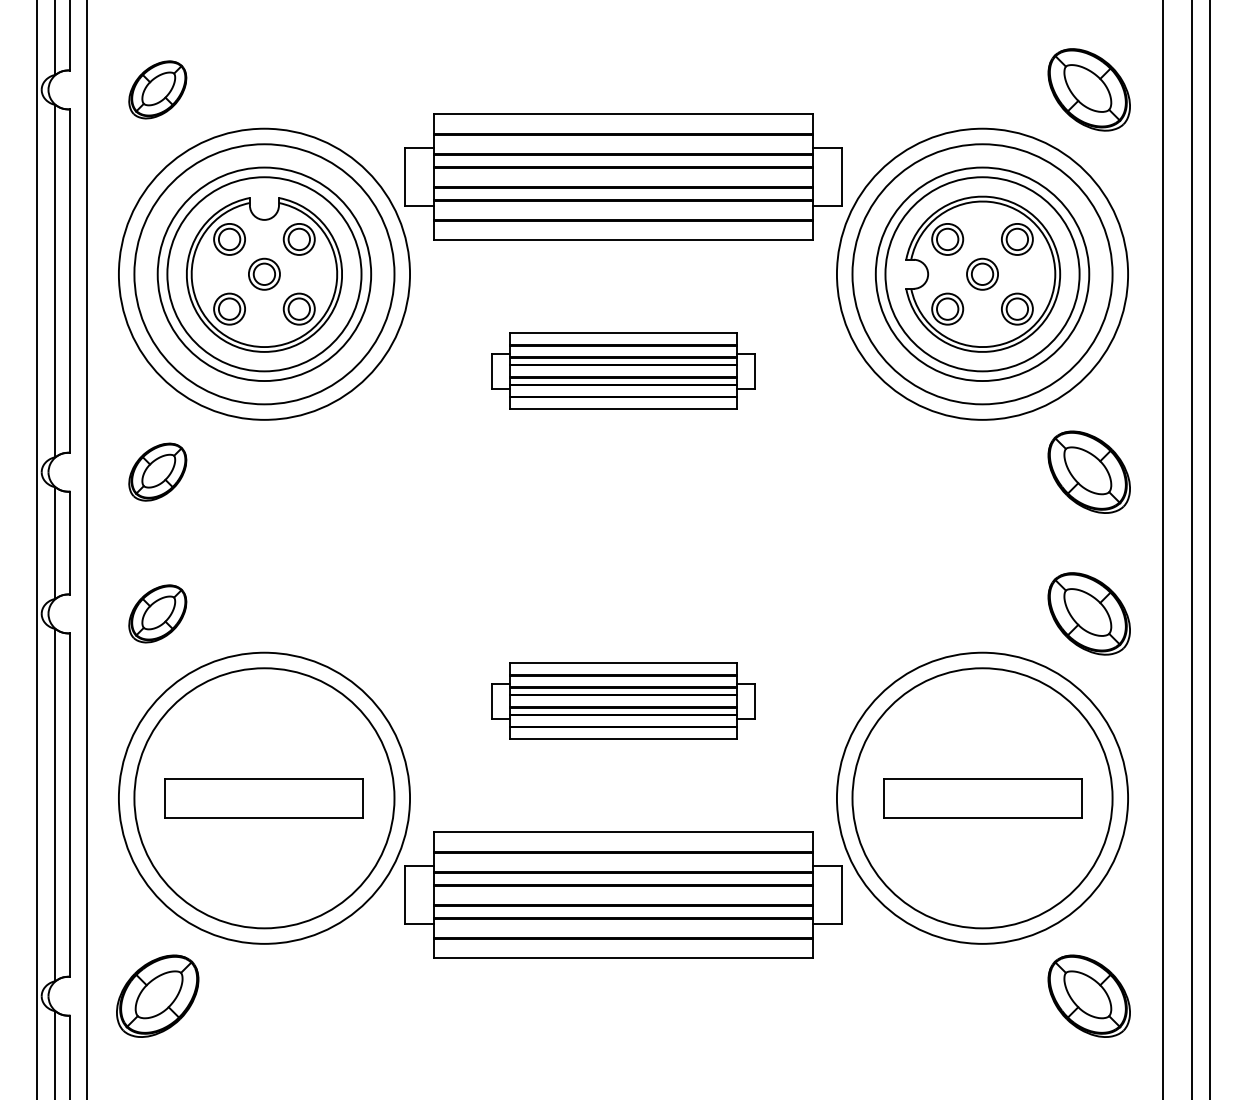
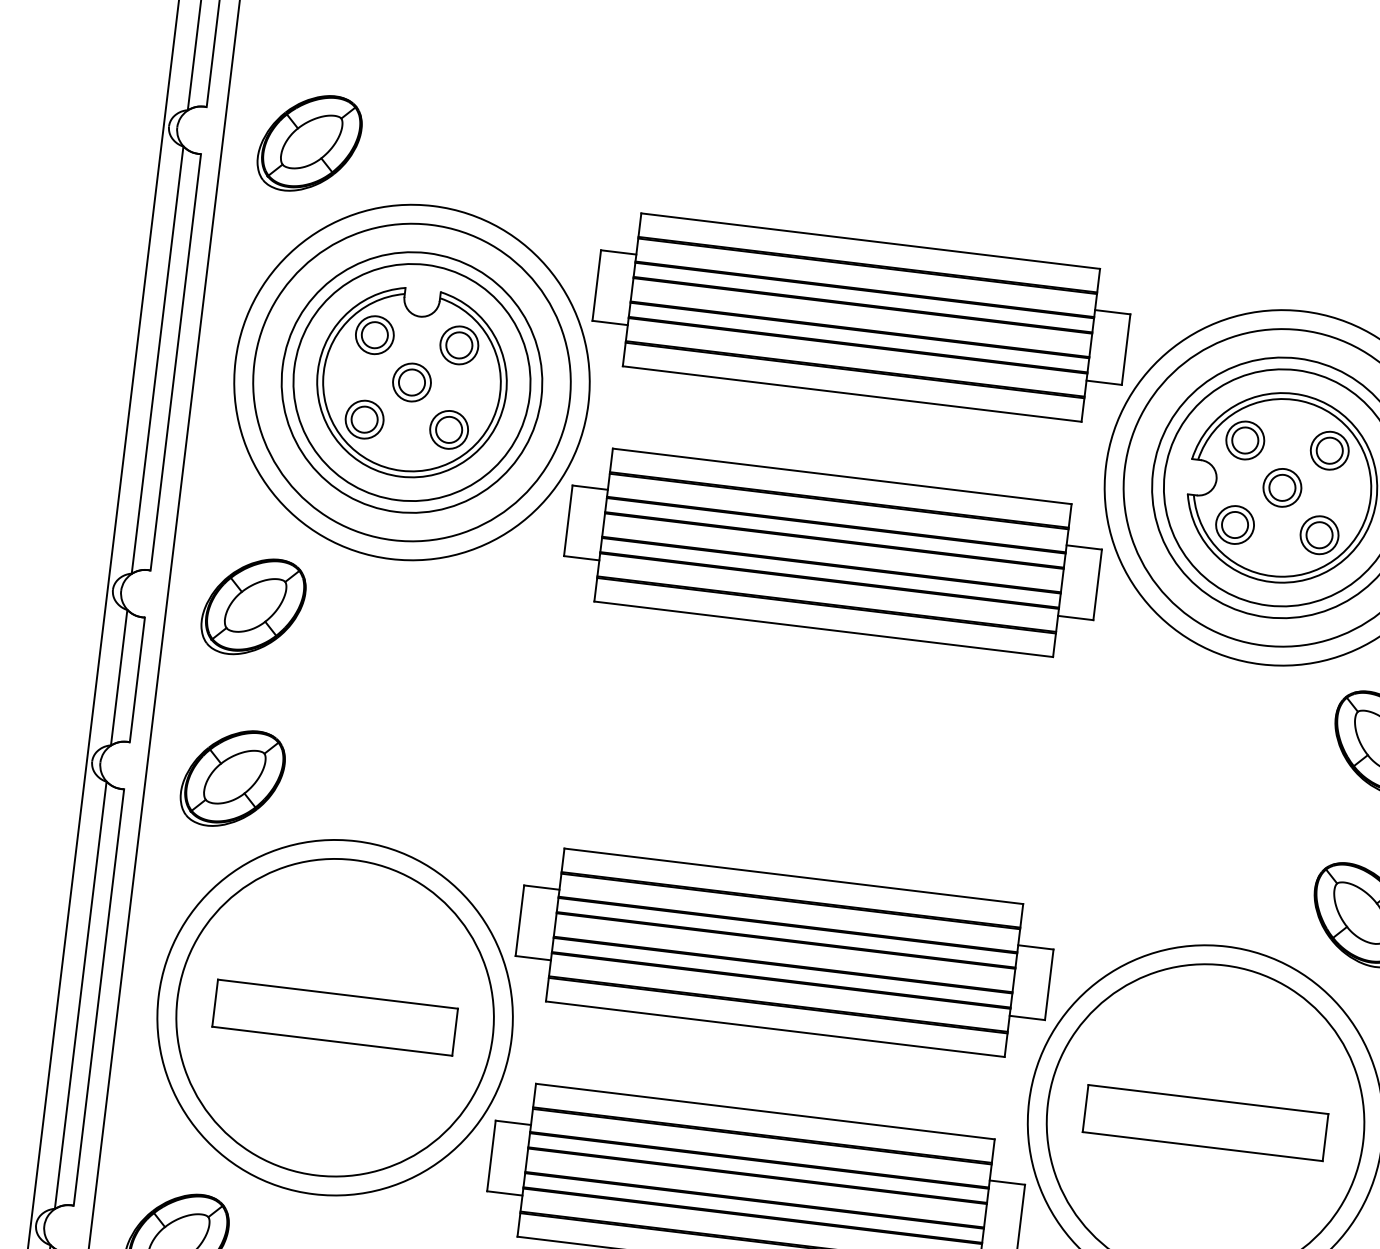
part: (157, 89) -> (309, 142), size x1.43
part: (623, 370) -> (833, 551), size x1.67
part: (157, 471) -> (253, 605), size x1.43
part: (157, 613) -> (232, 778), size x1.43
part: (623, 700) -> (784, 951), size x1.67

